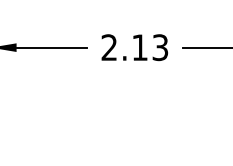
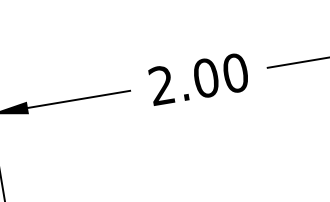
text: (150, 47) -> (221, 75), 2.13 -> 2.00

